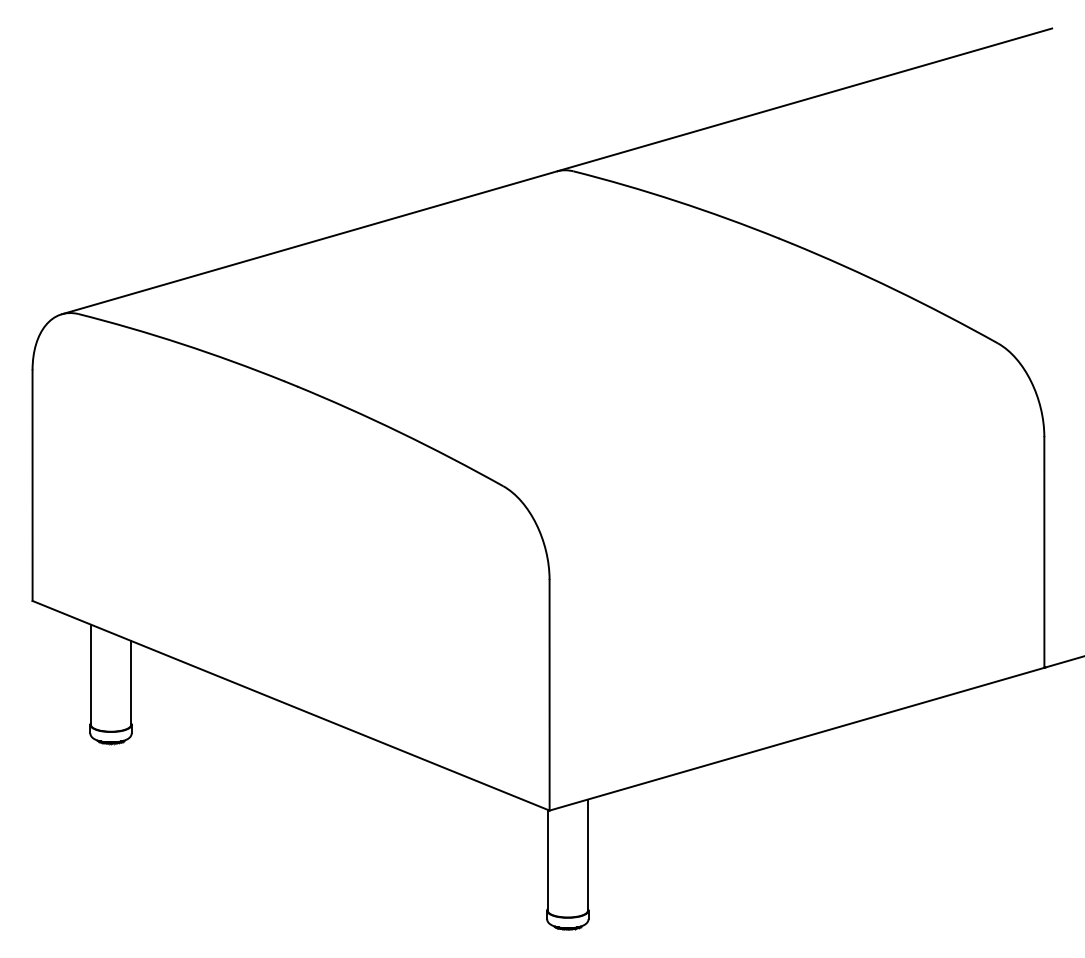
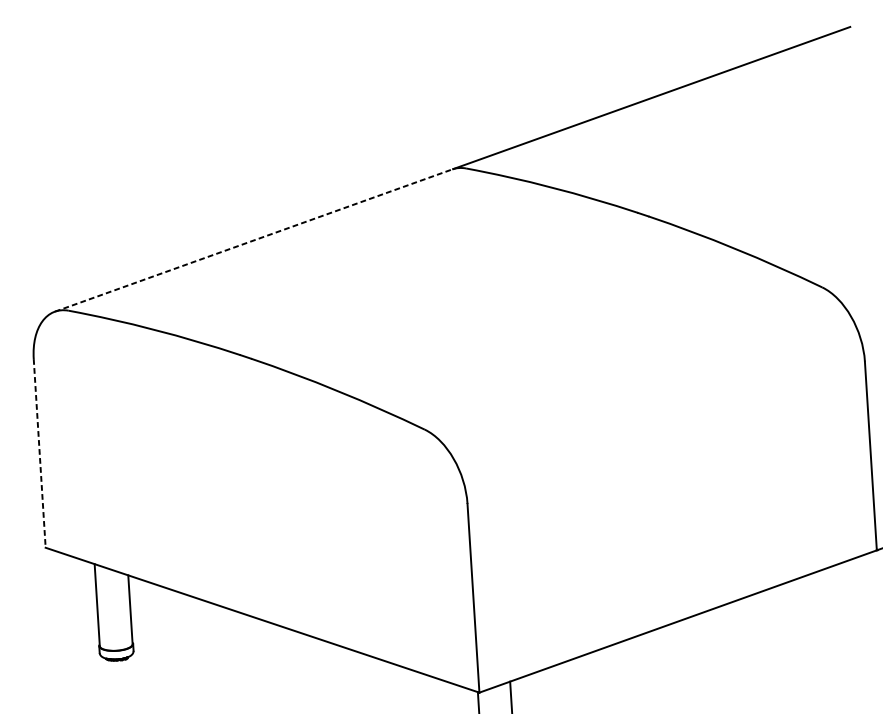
line: (309, 242) -> (253, 240), solid -> dashed
line: (32, 486) -> (39, 454), solid -> dashed

